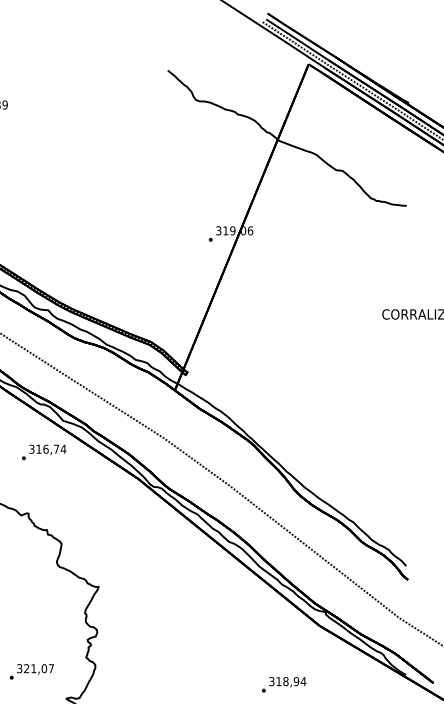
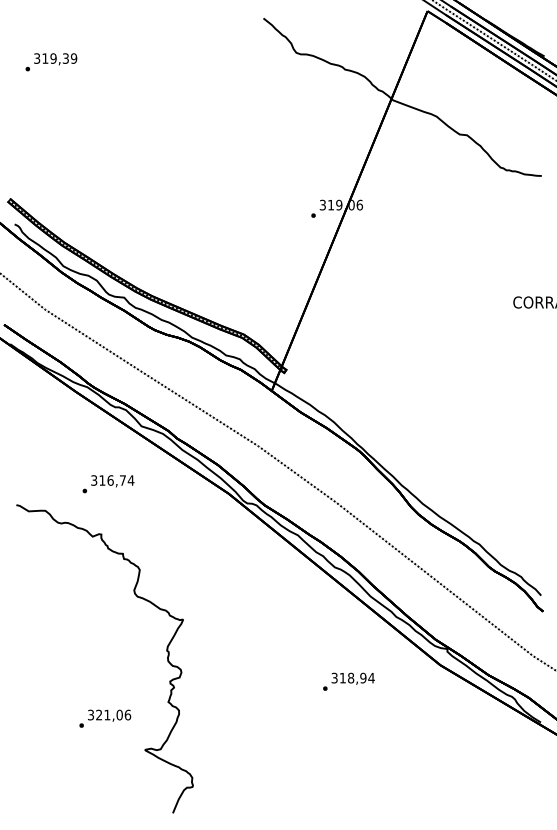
text: (44, 452) -> (108, 484), moved
text: (51, 668) -> (127, 714), 321,07 -> 321,06
text: (283, 684) -> (348, 681), moved

